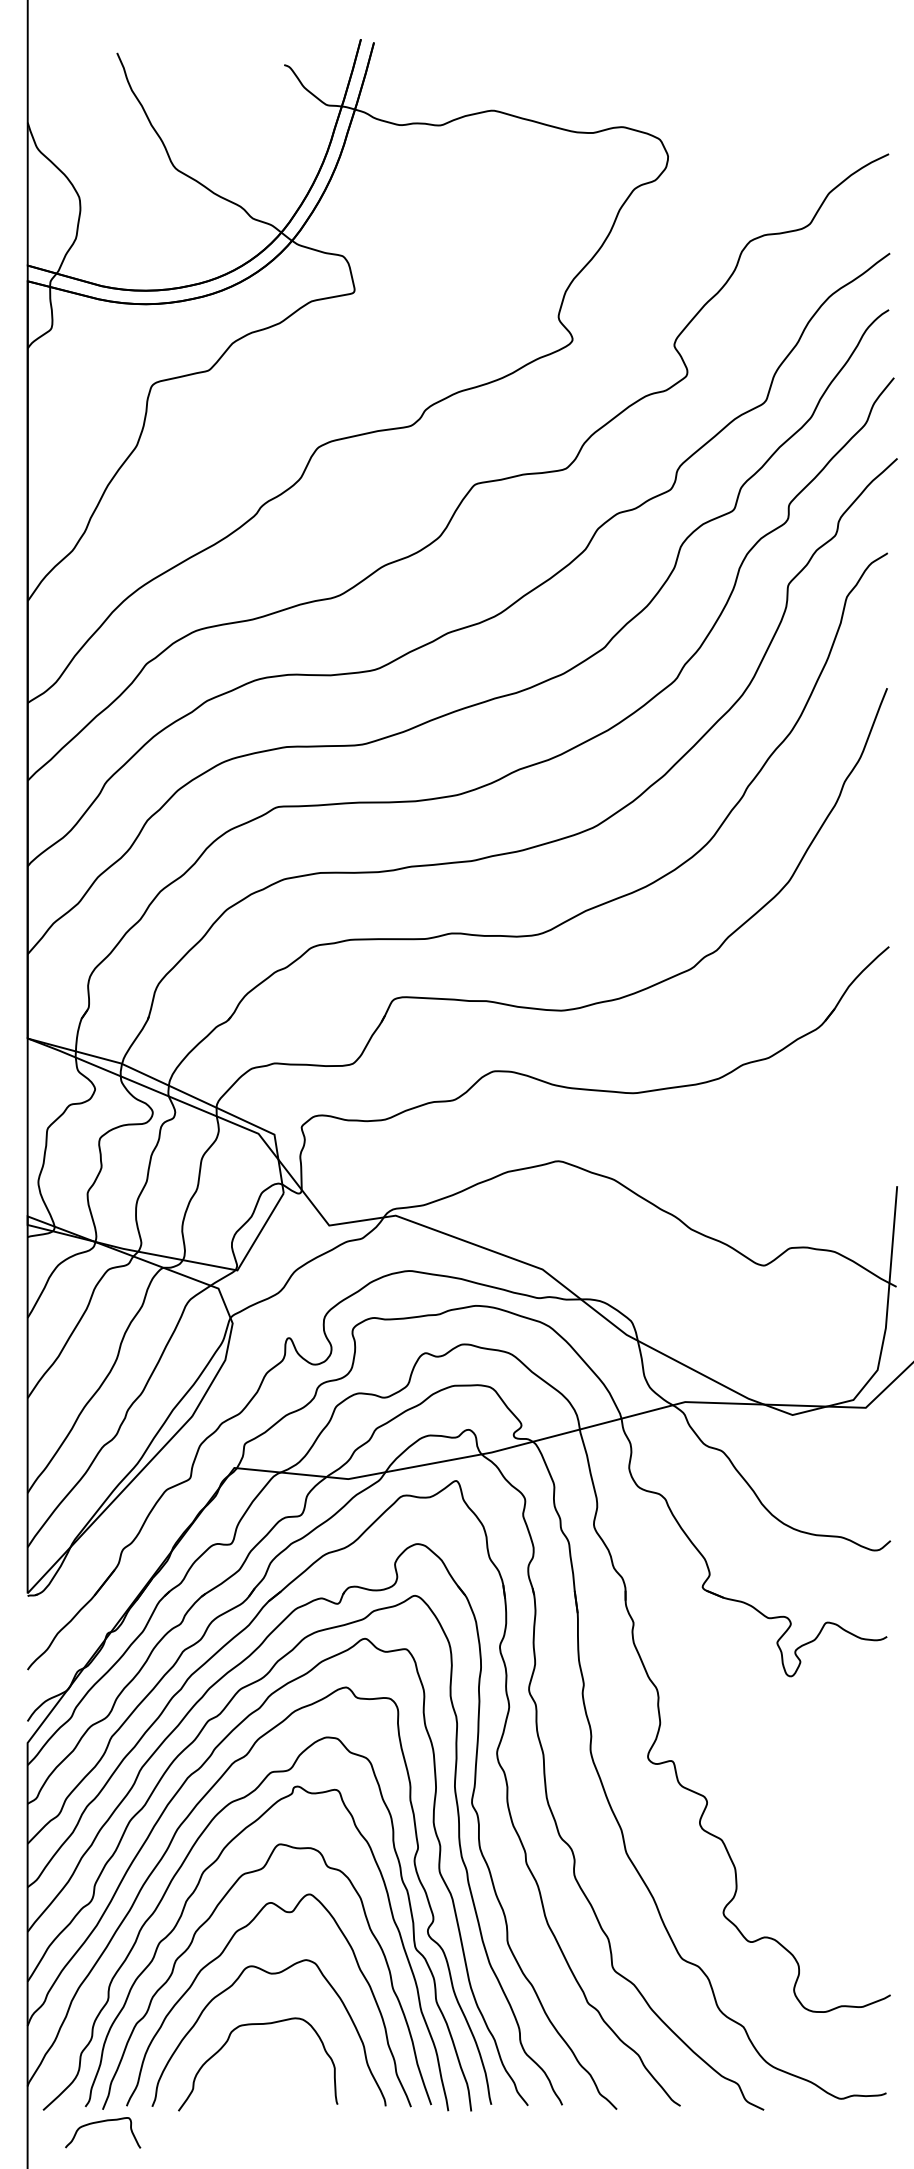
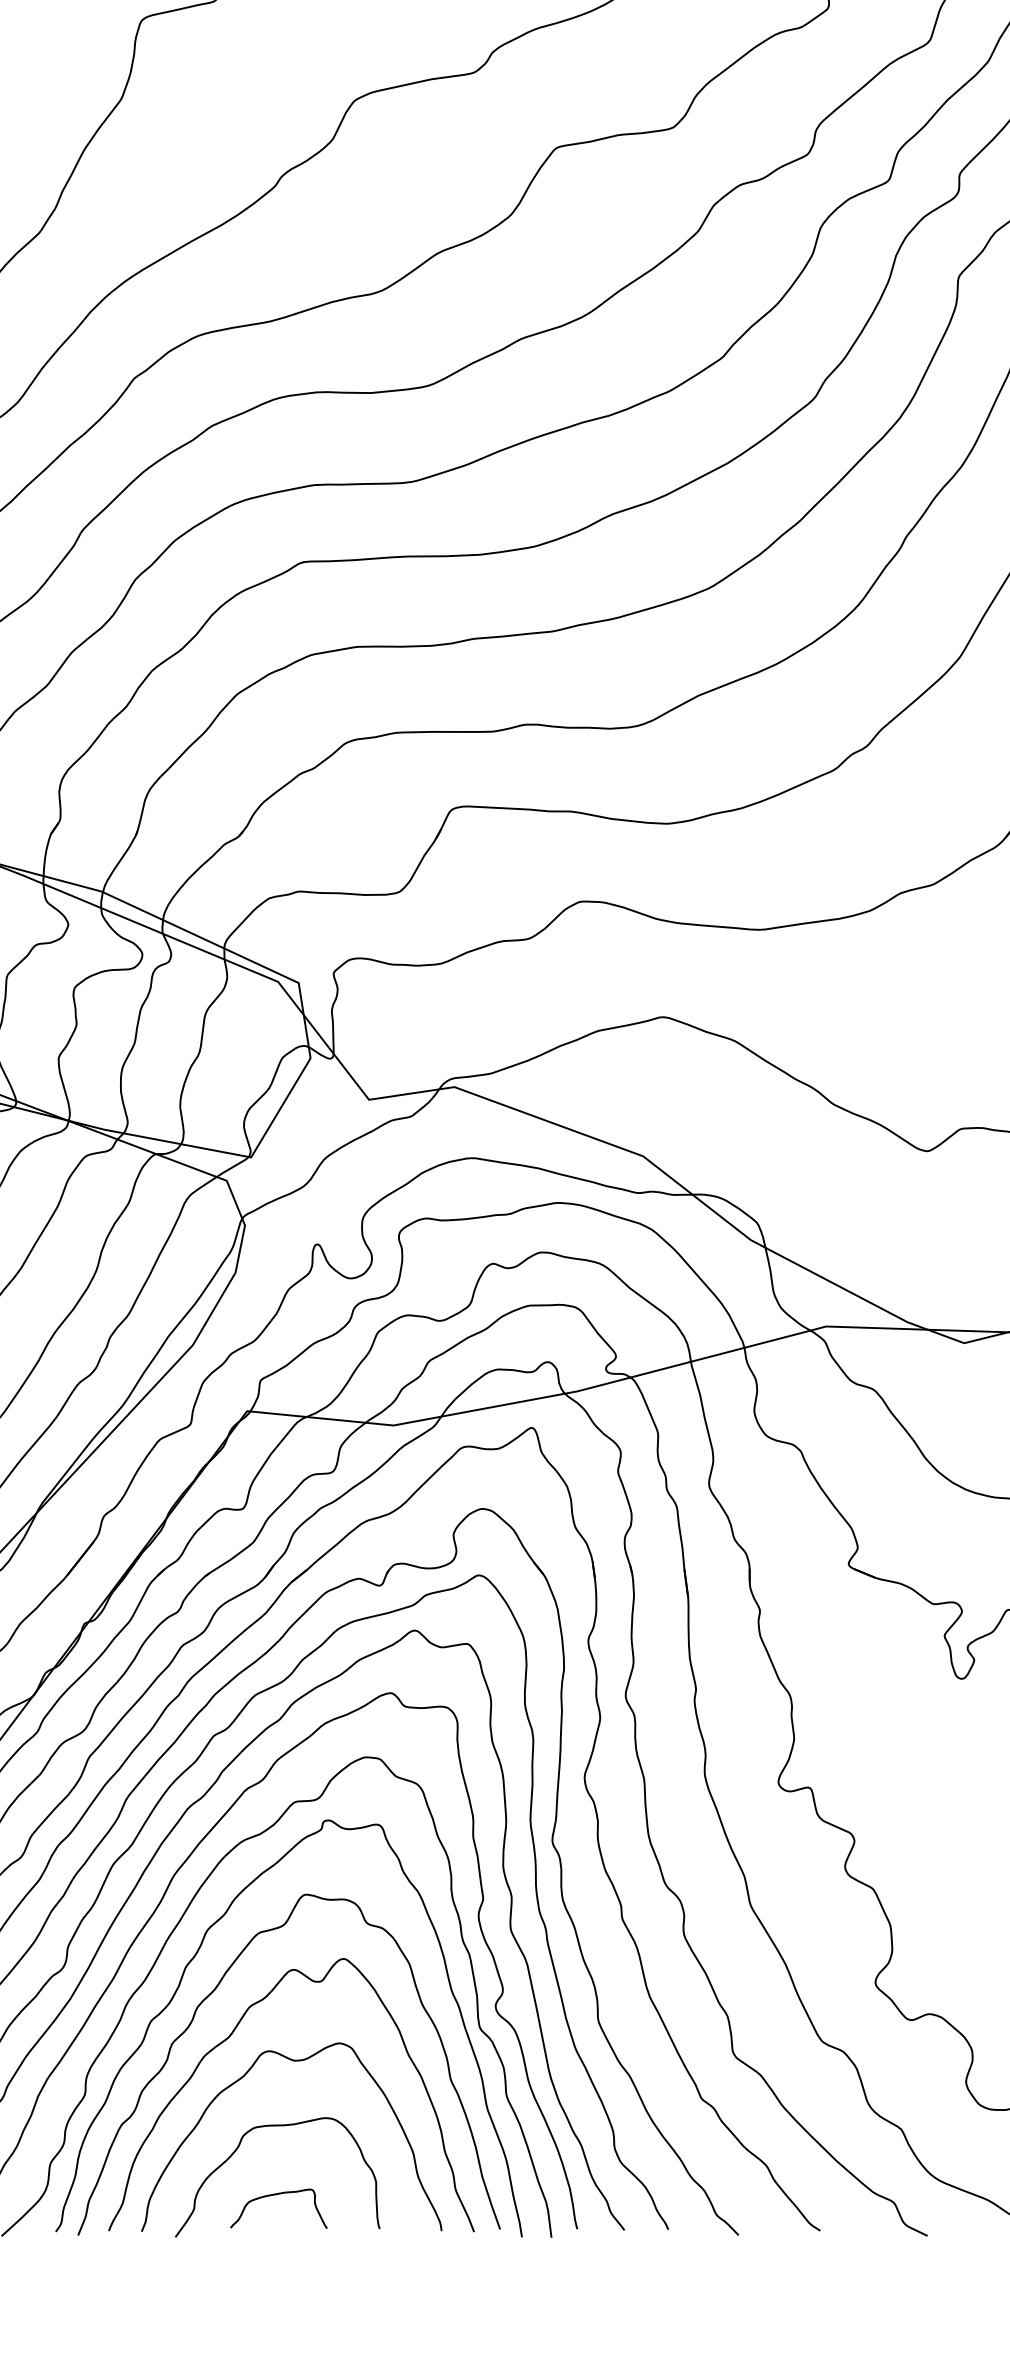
curve: (102, 2122) -> (278, 2195), moved

